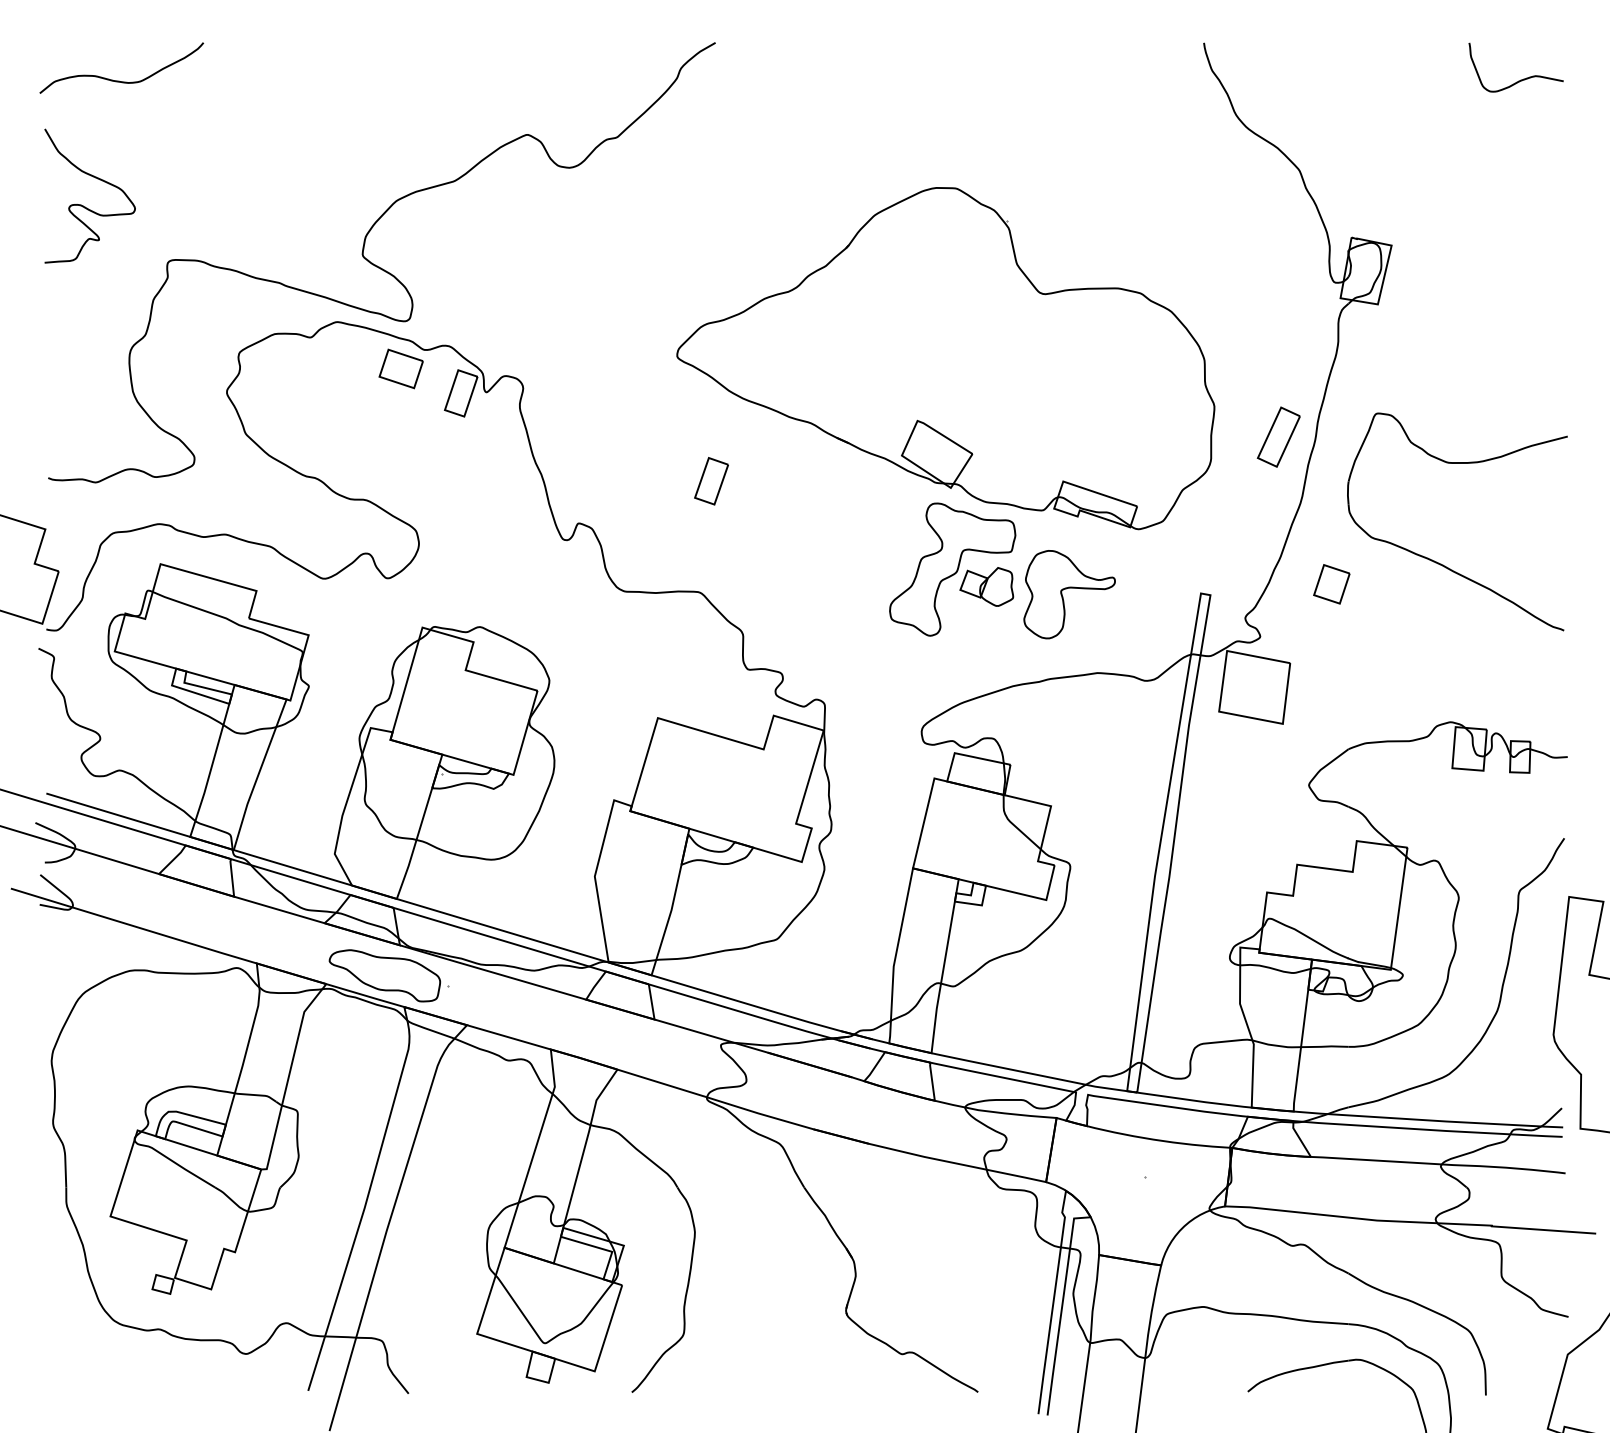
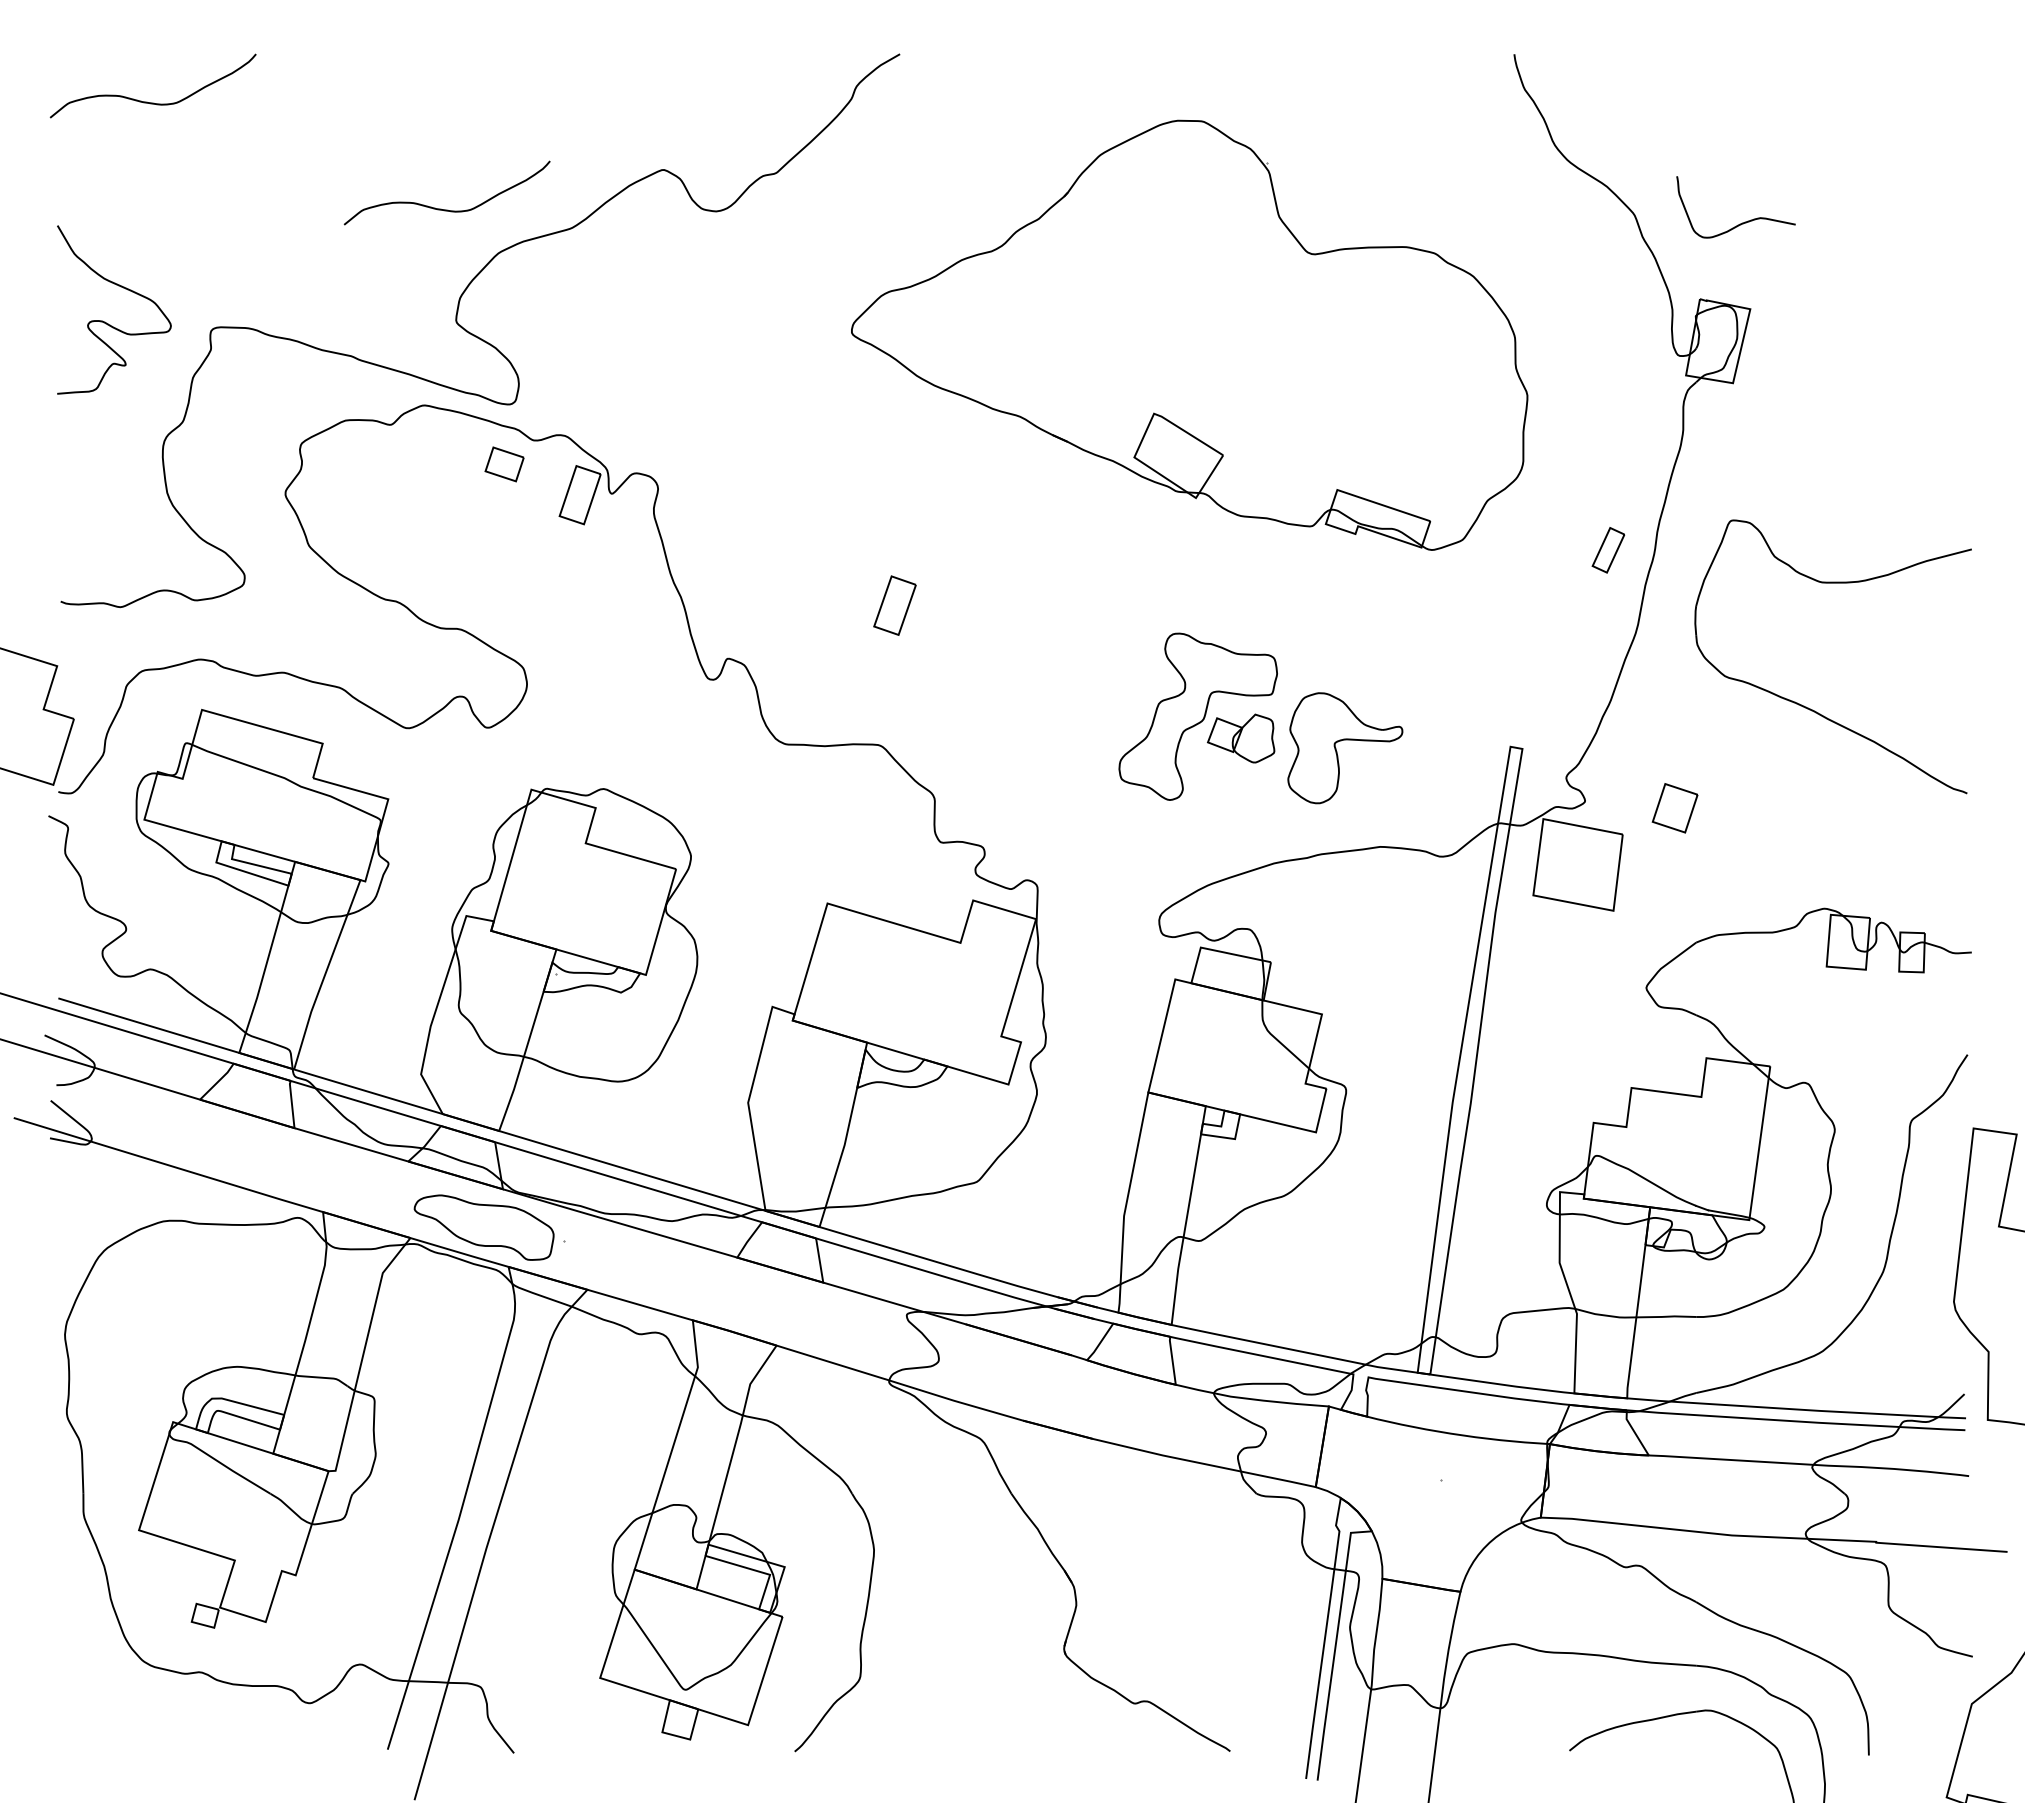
curve: (1521, 79) -> (1742, 222), moved
curve: (350, 165) -> (441, 208), added
curve: (83, 205) -> (105, 321), moved
part: (945, 357) -> (1189, 334), moved
part: (401, 369) -> (504, 464), size x0.7
part: (1278, 437) -> (1608, 550), size x0.6
part: (1331, 584) -> (1674, 808), moved

